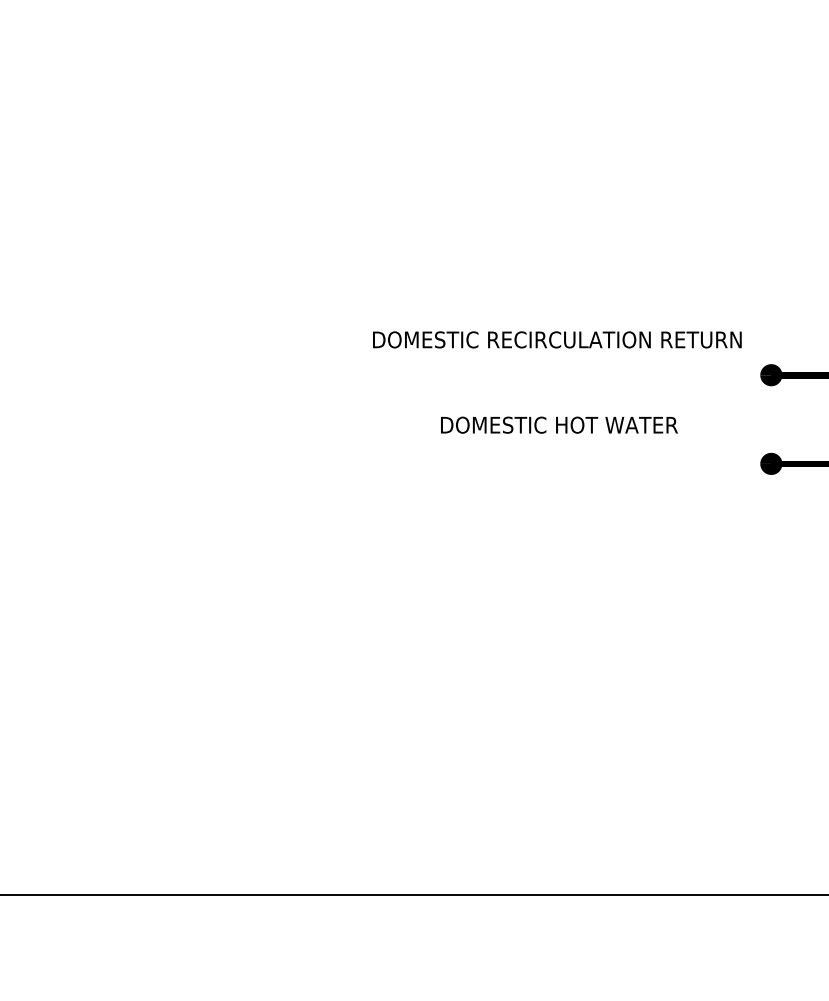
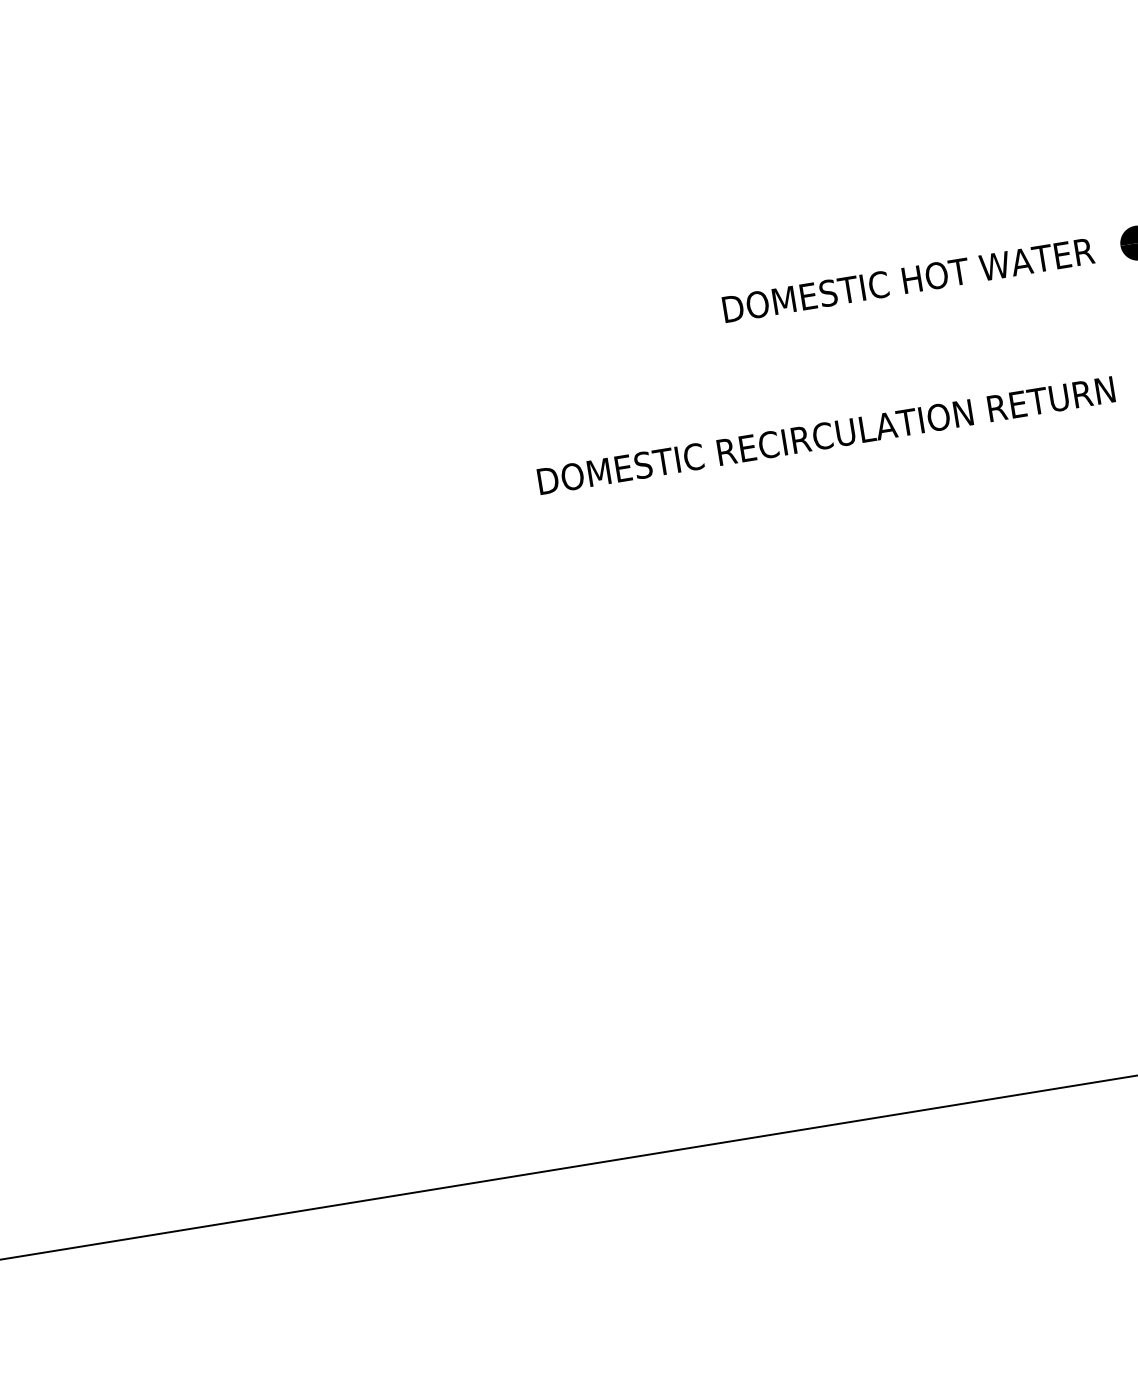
text: (557, 339) -> (826, 434), moved
text: (559, 424) -> (908, 279), moved

